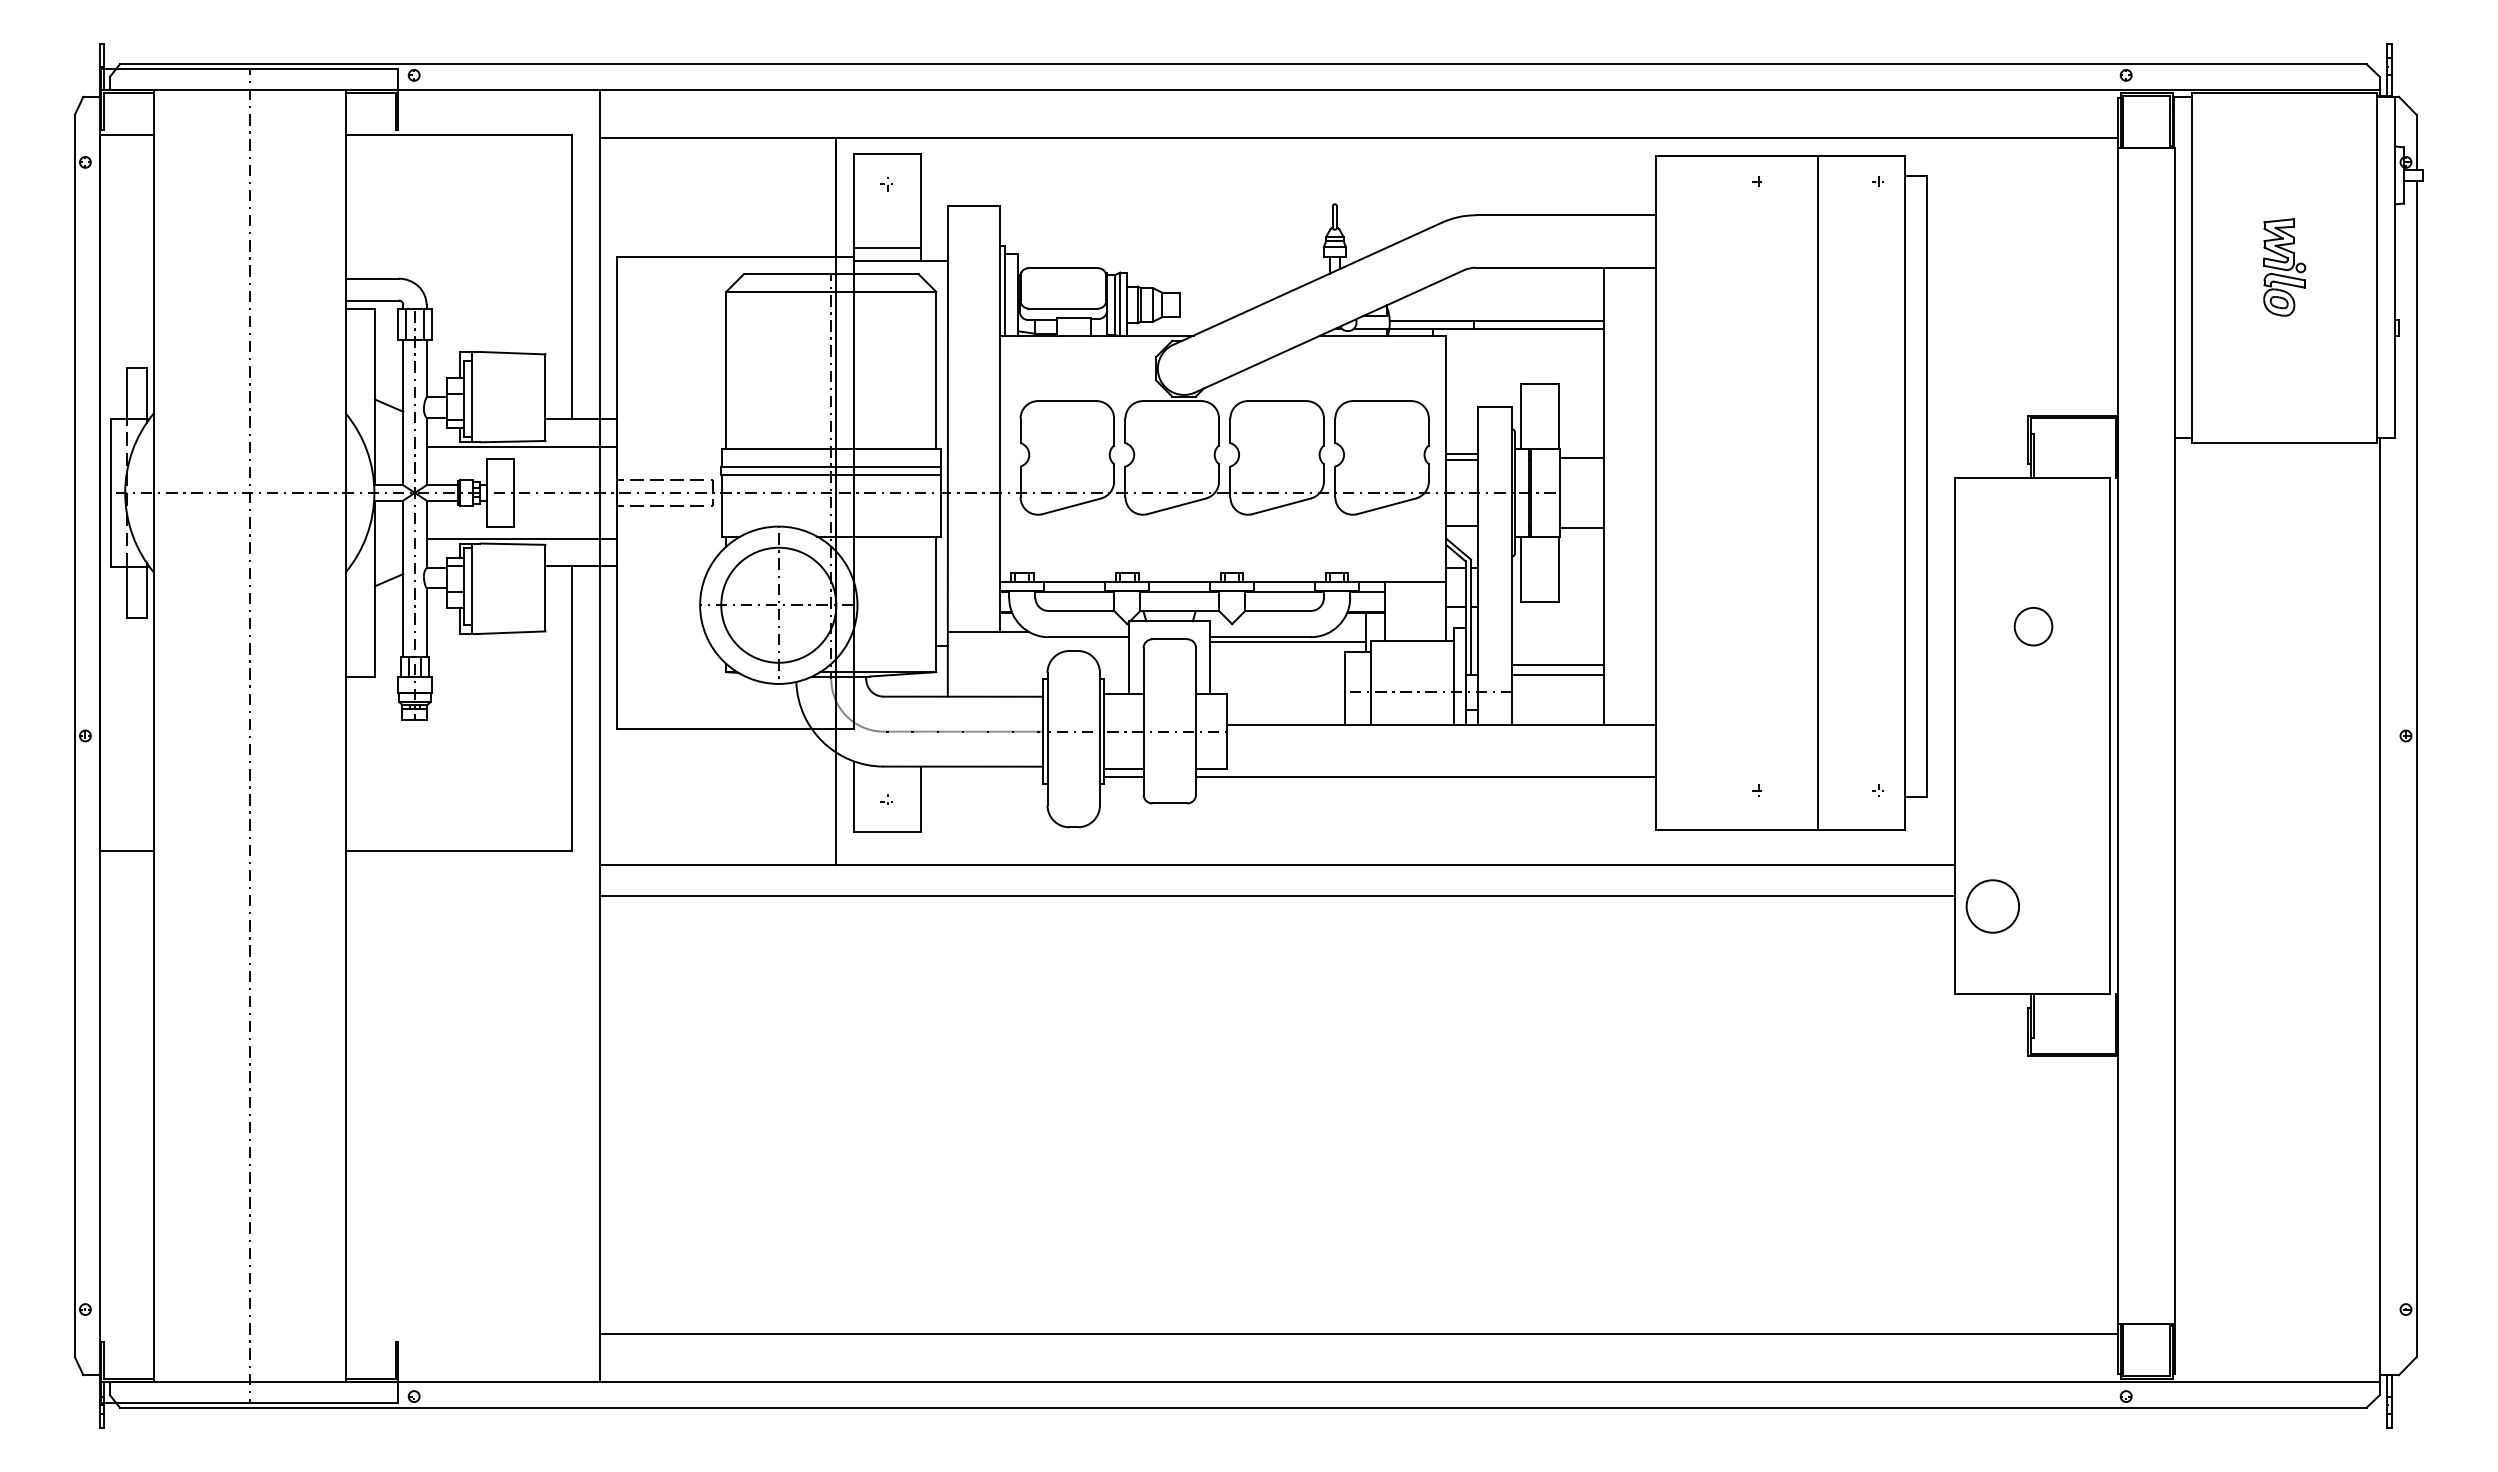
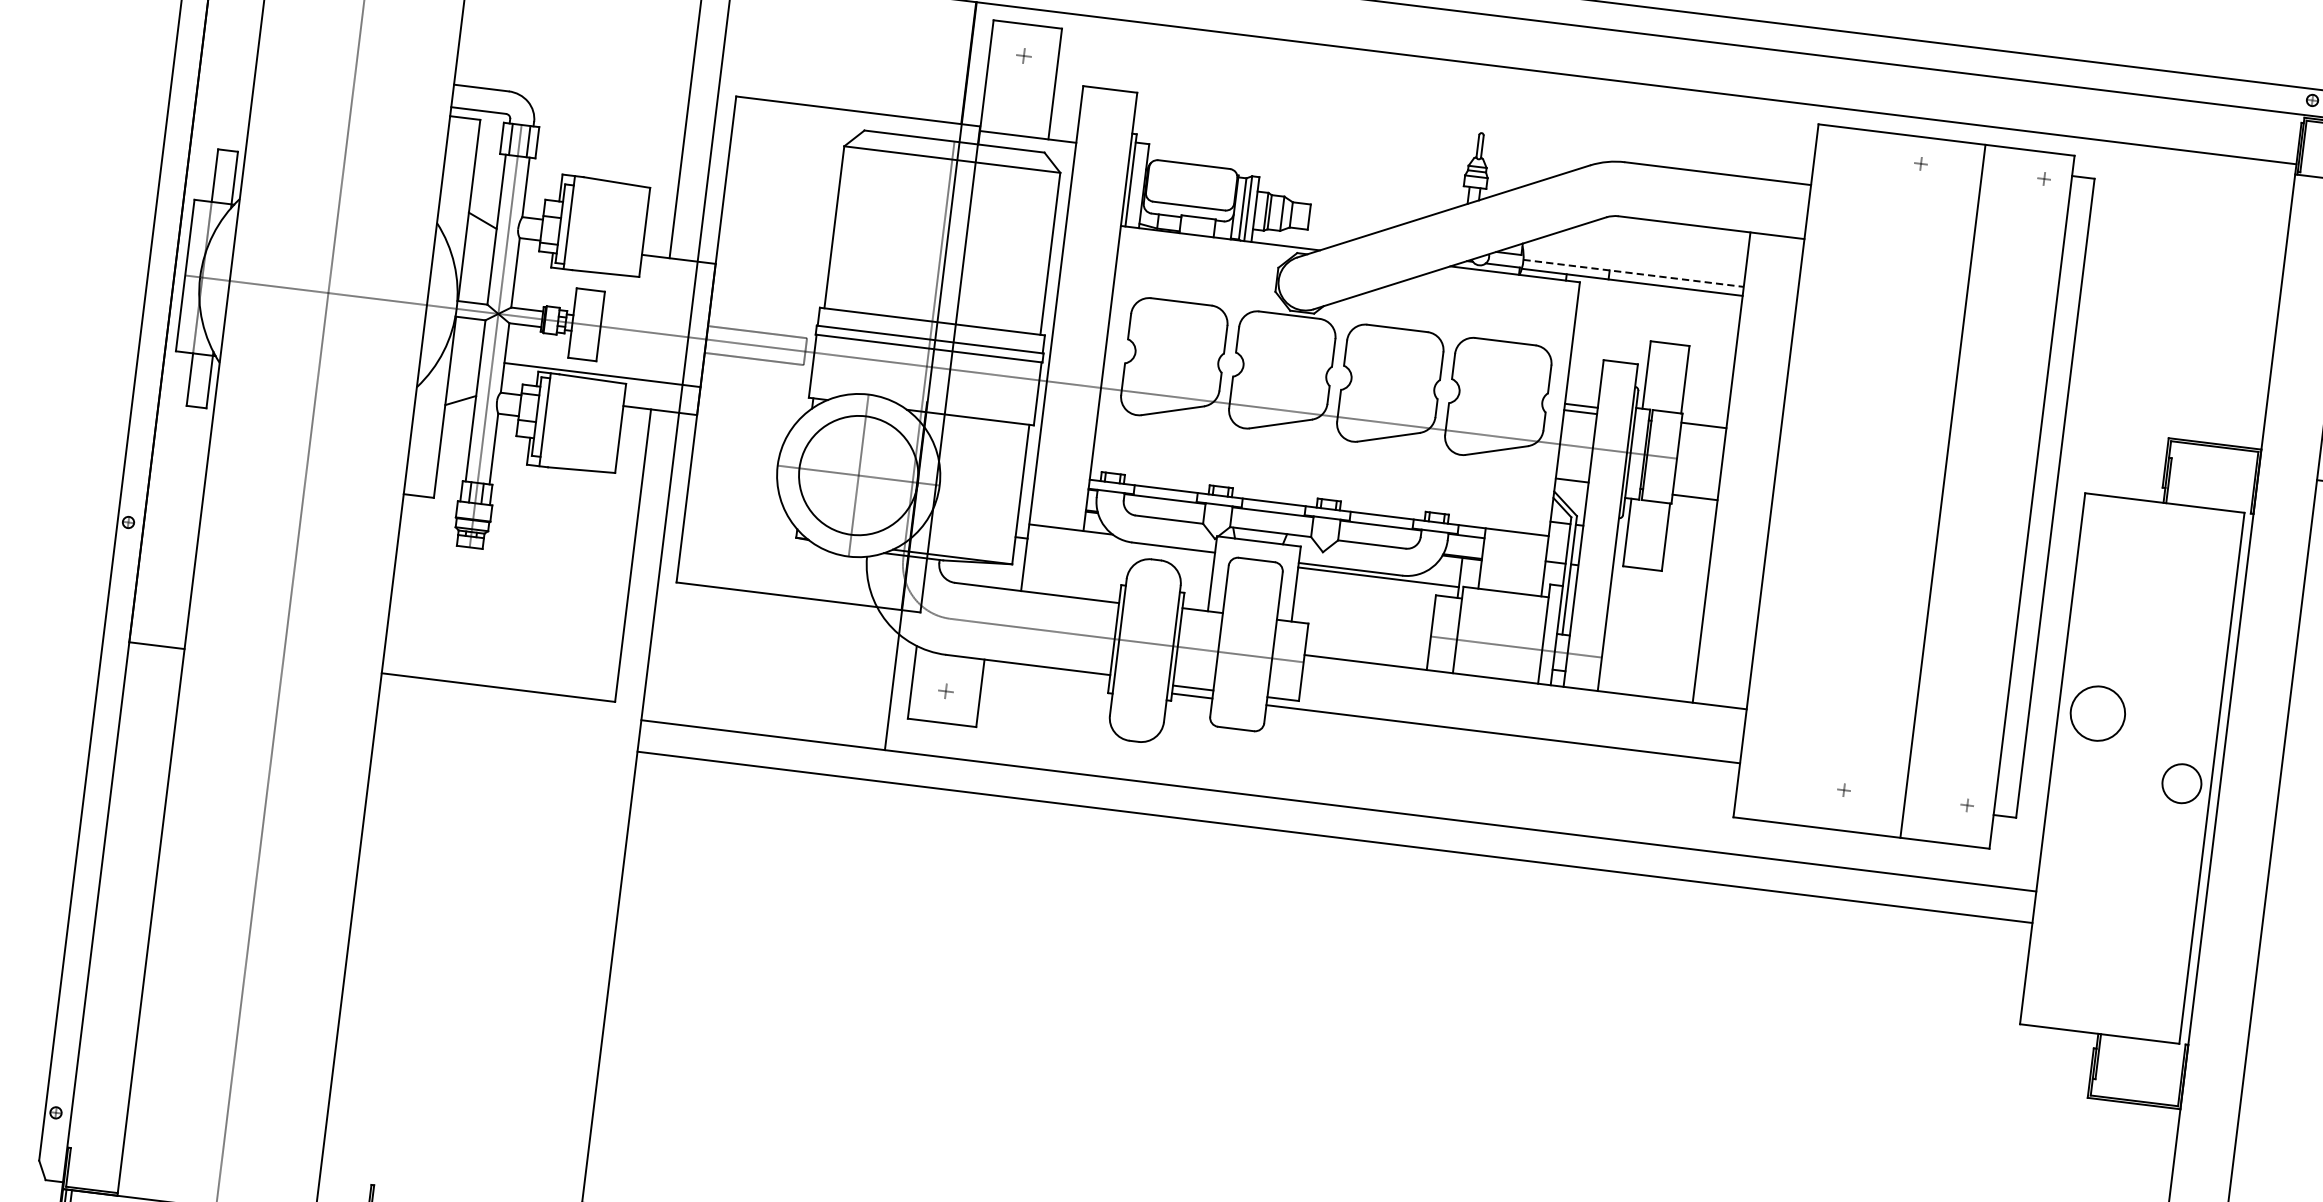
line: (887, 248) -> (1015, 122), removed
line: (1497, 320) -> (1634, 273), solid -> dashed
line: (521, 446) -> (613, 279), removed
circle: (2033, 626) -> (2181, 783), moved
line: (1557, 665) -> (1652, 635), removed
line: (1557, 674) -> (1651, 645), removed
circle: (1992, 906) -> (2097, 713), moved

